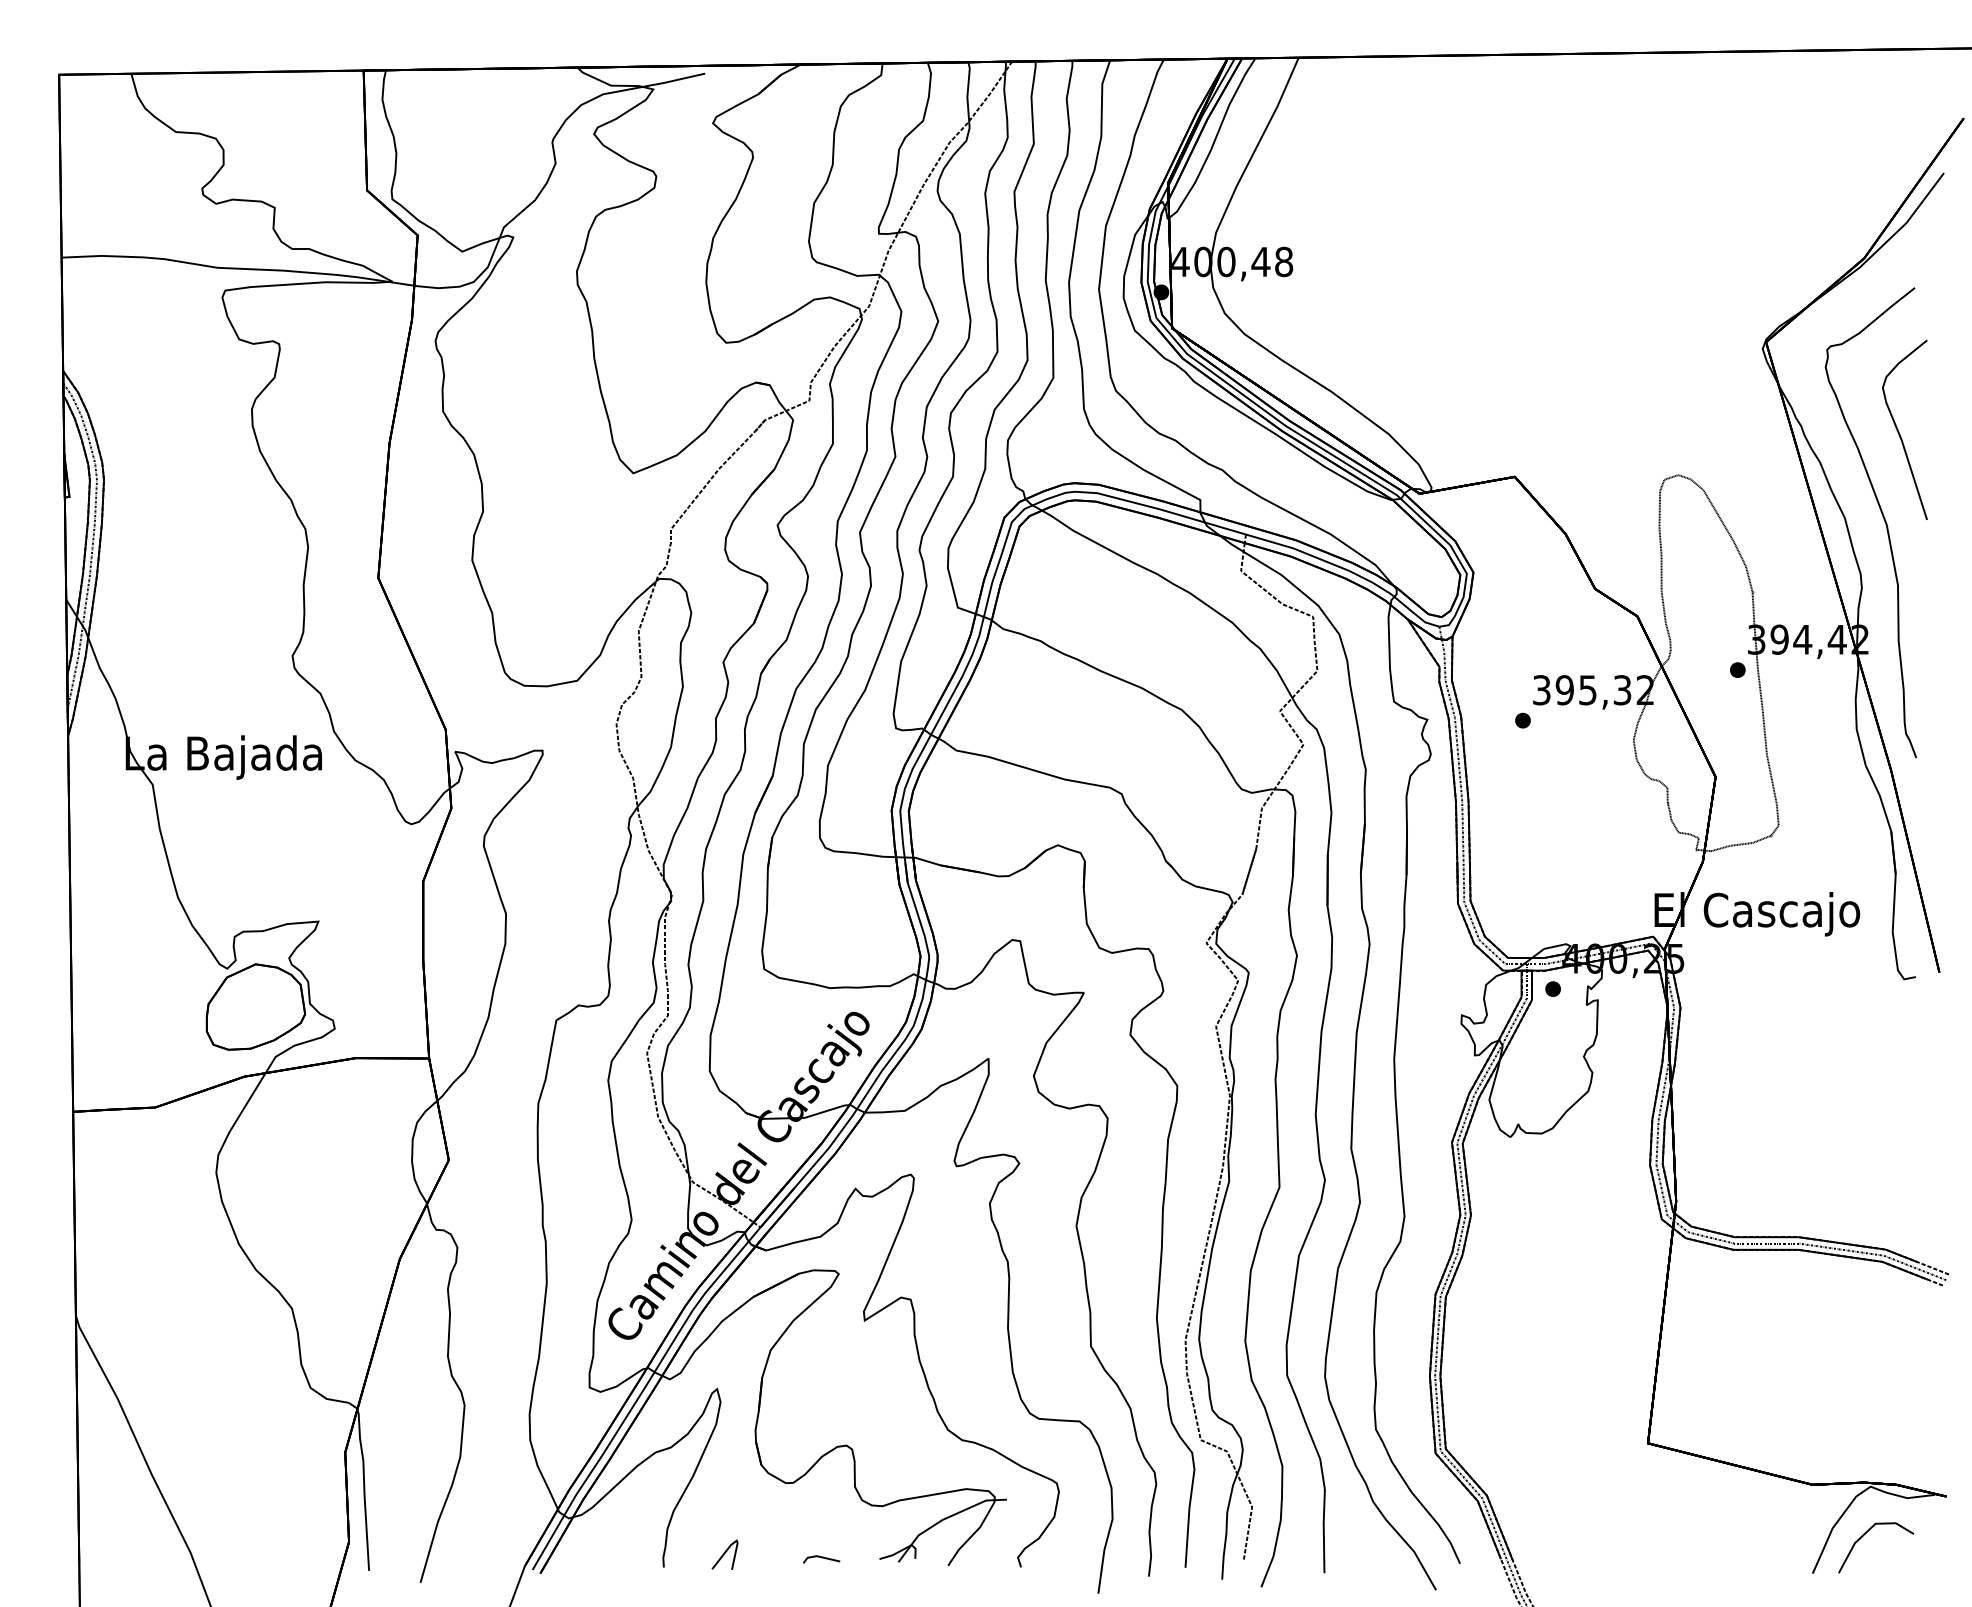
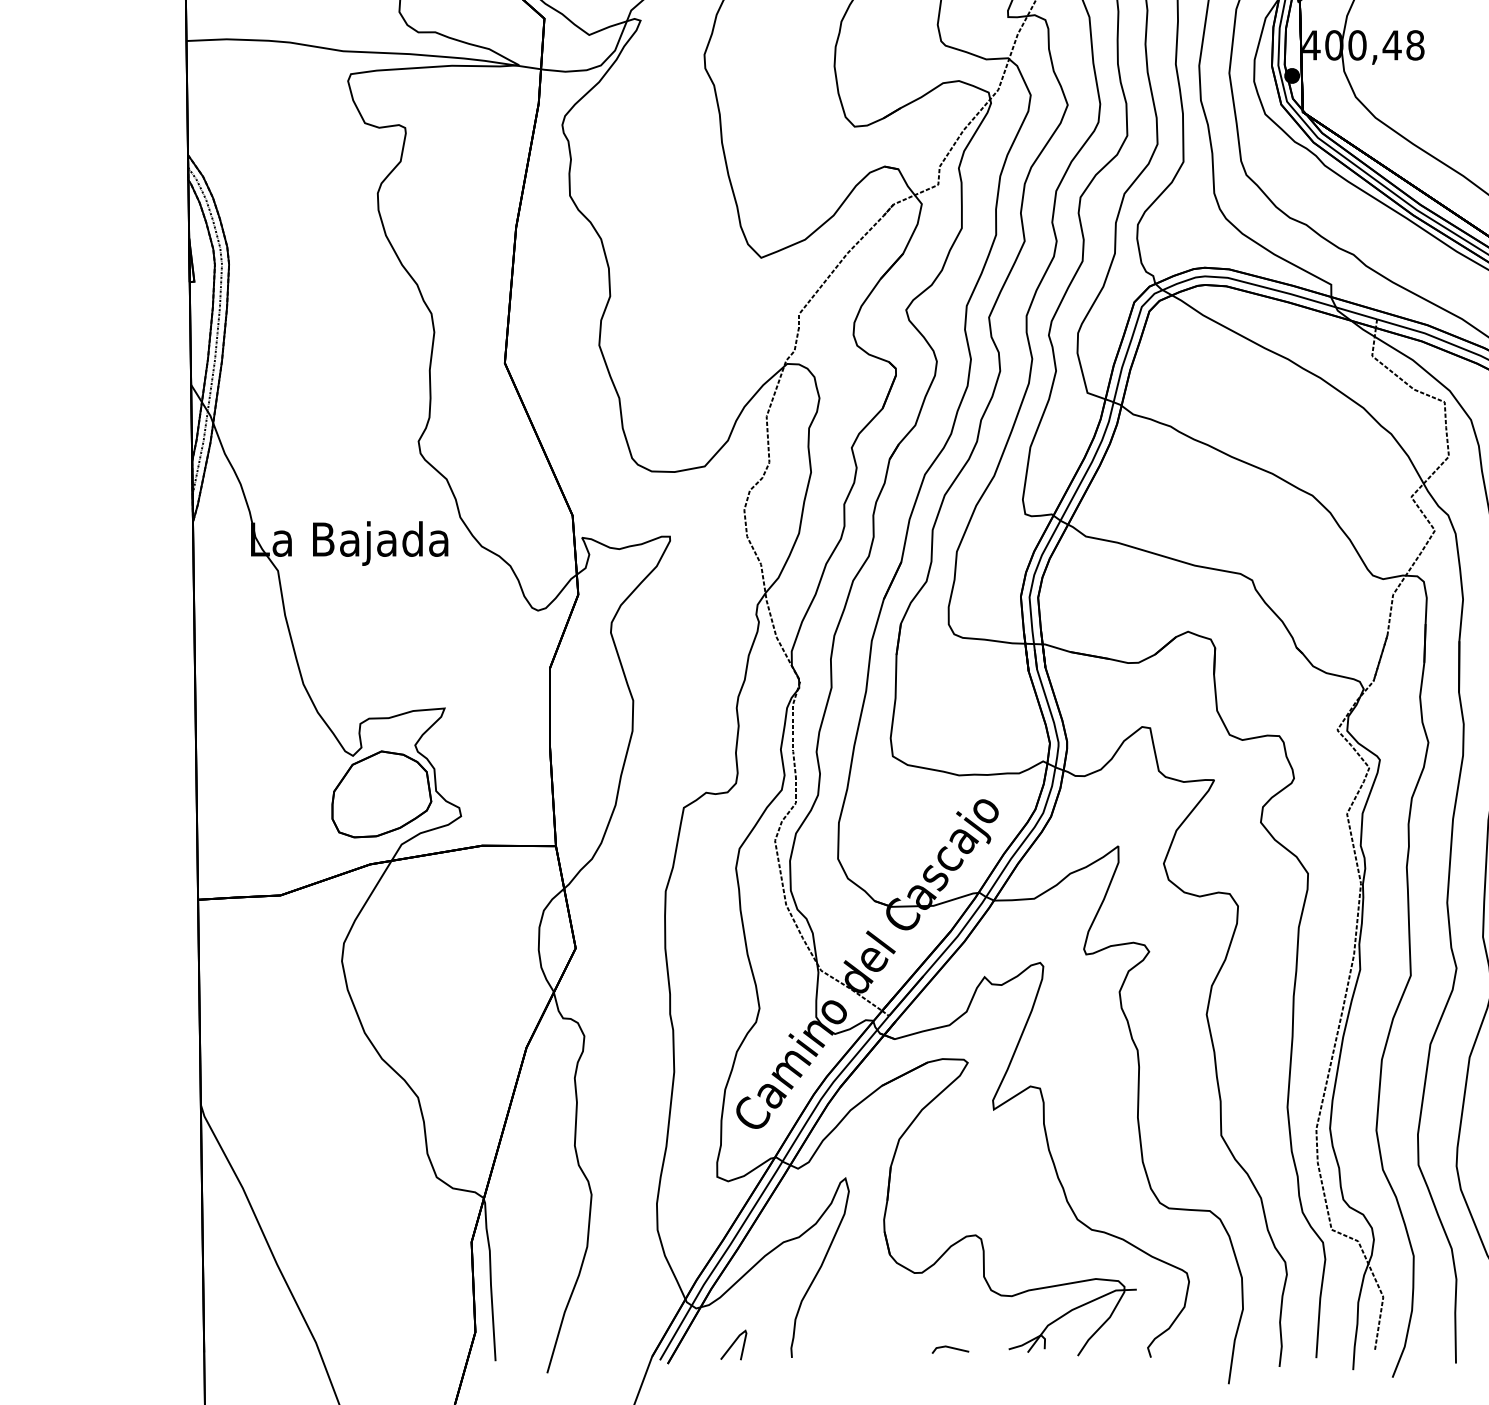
line: (724, 1554) -> (733, 1344), moved

